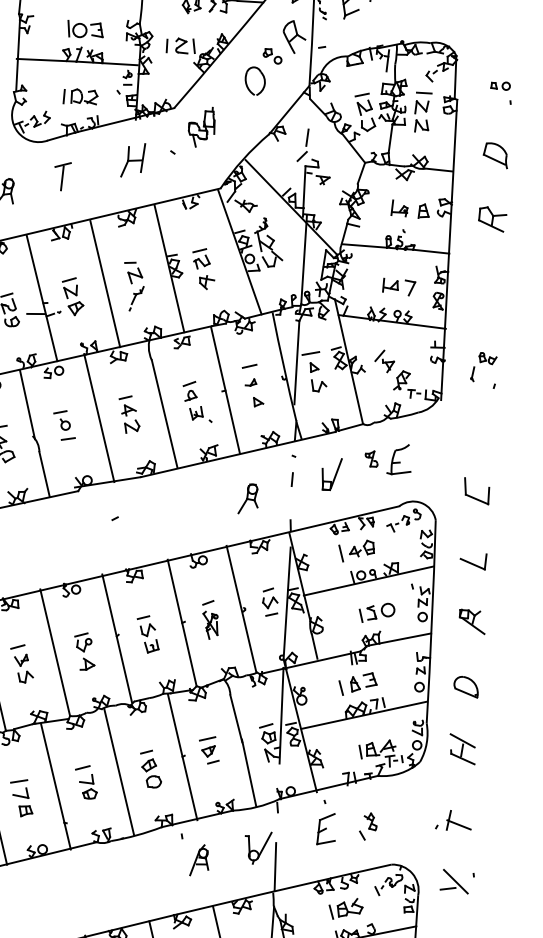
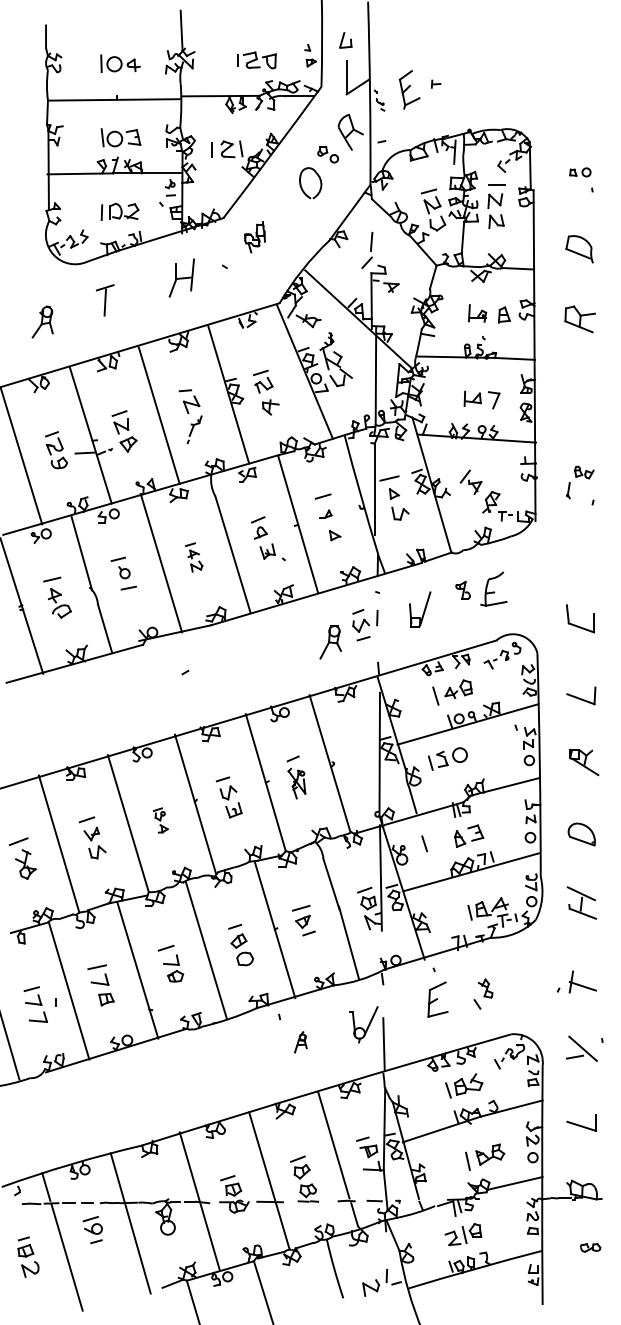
part: (201, 126) -> (254, 236), size x0.7
part: (128, 414) -> (193, 557), size x0.7
part: (270, 602) -> (361, 625), moved
part: (376, 612) -> (447, 758), moved
part: (84, 651) -> (160, 820), size x0.6
line: (341, 687) -> (424, 843), moved
part: (199, 860) -> (300, 1042), size x0.6

